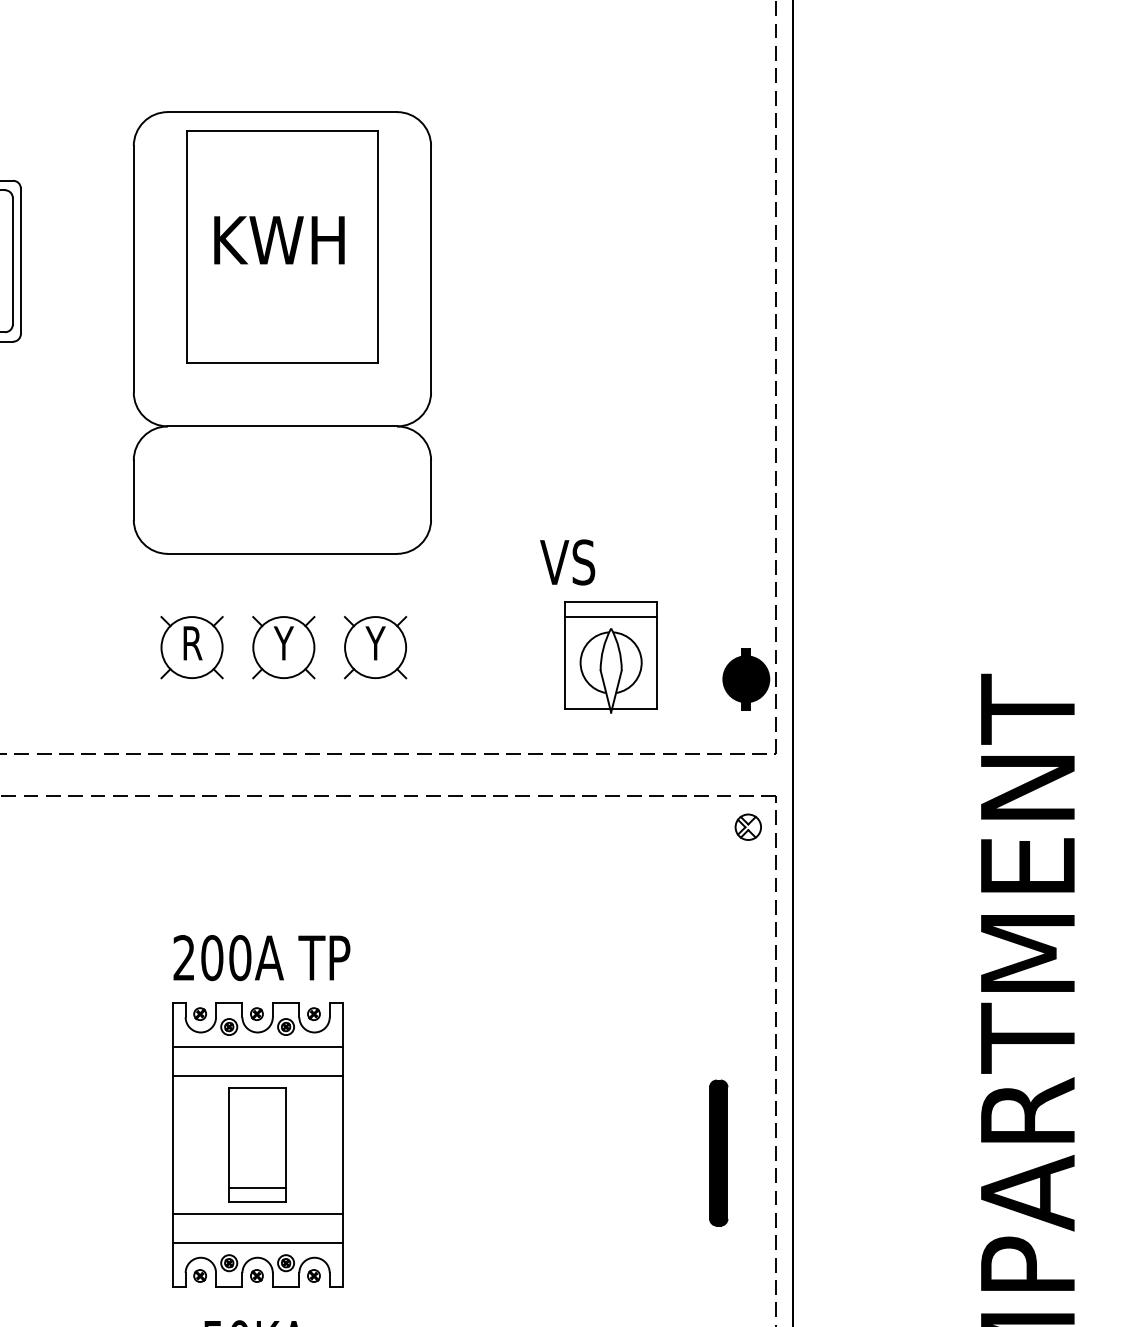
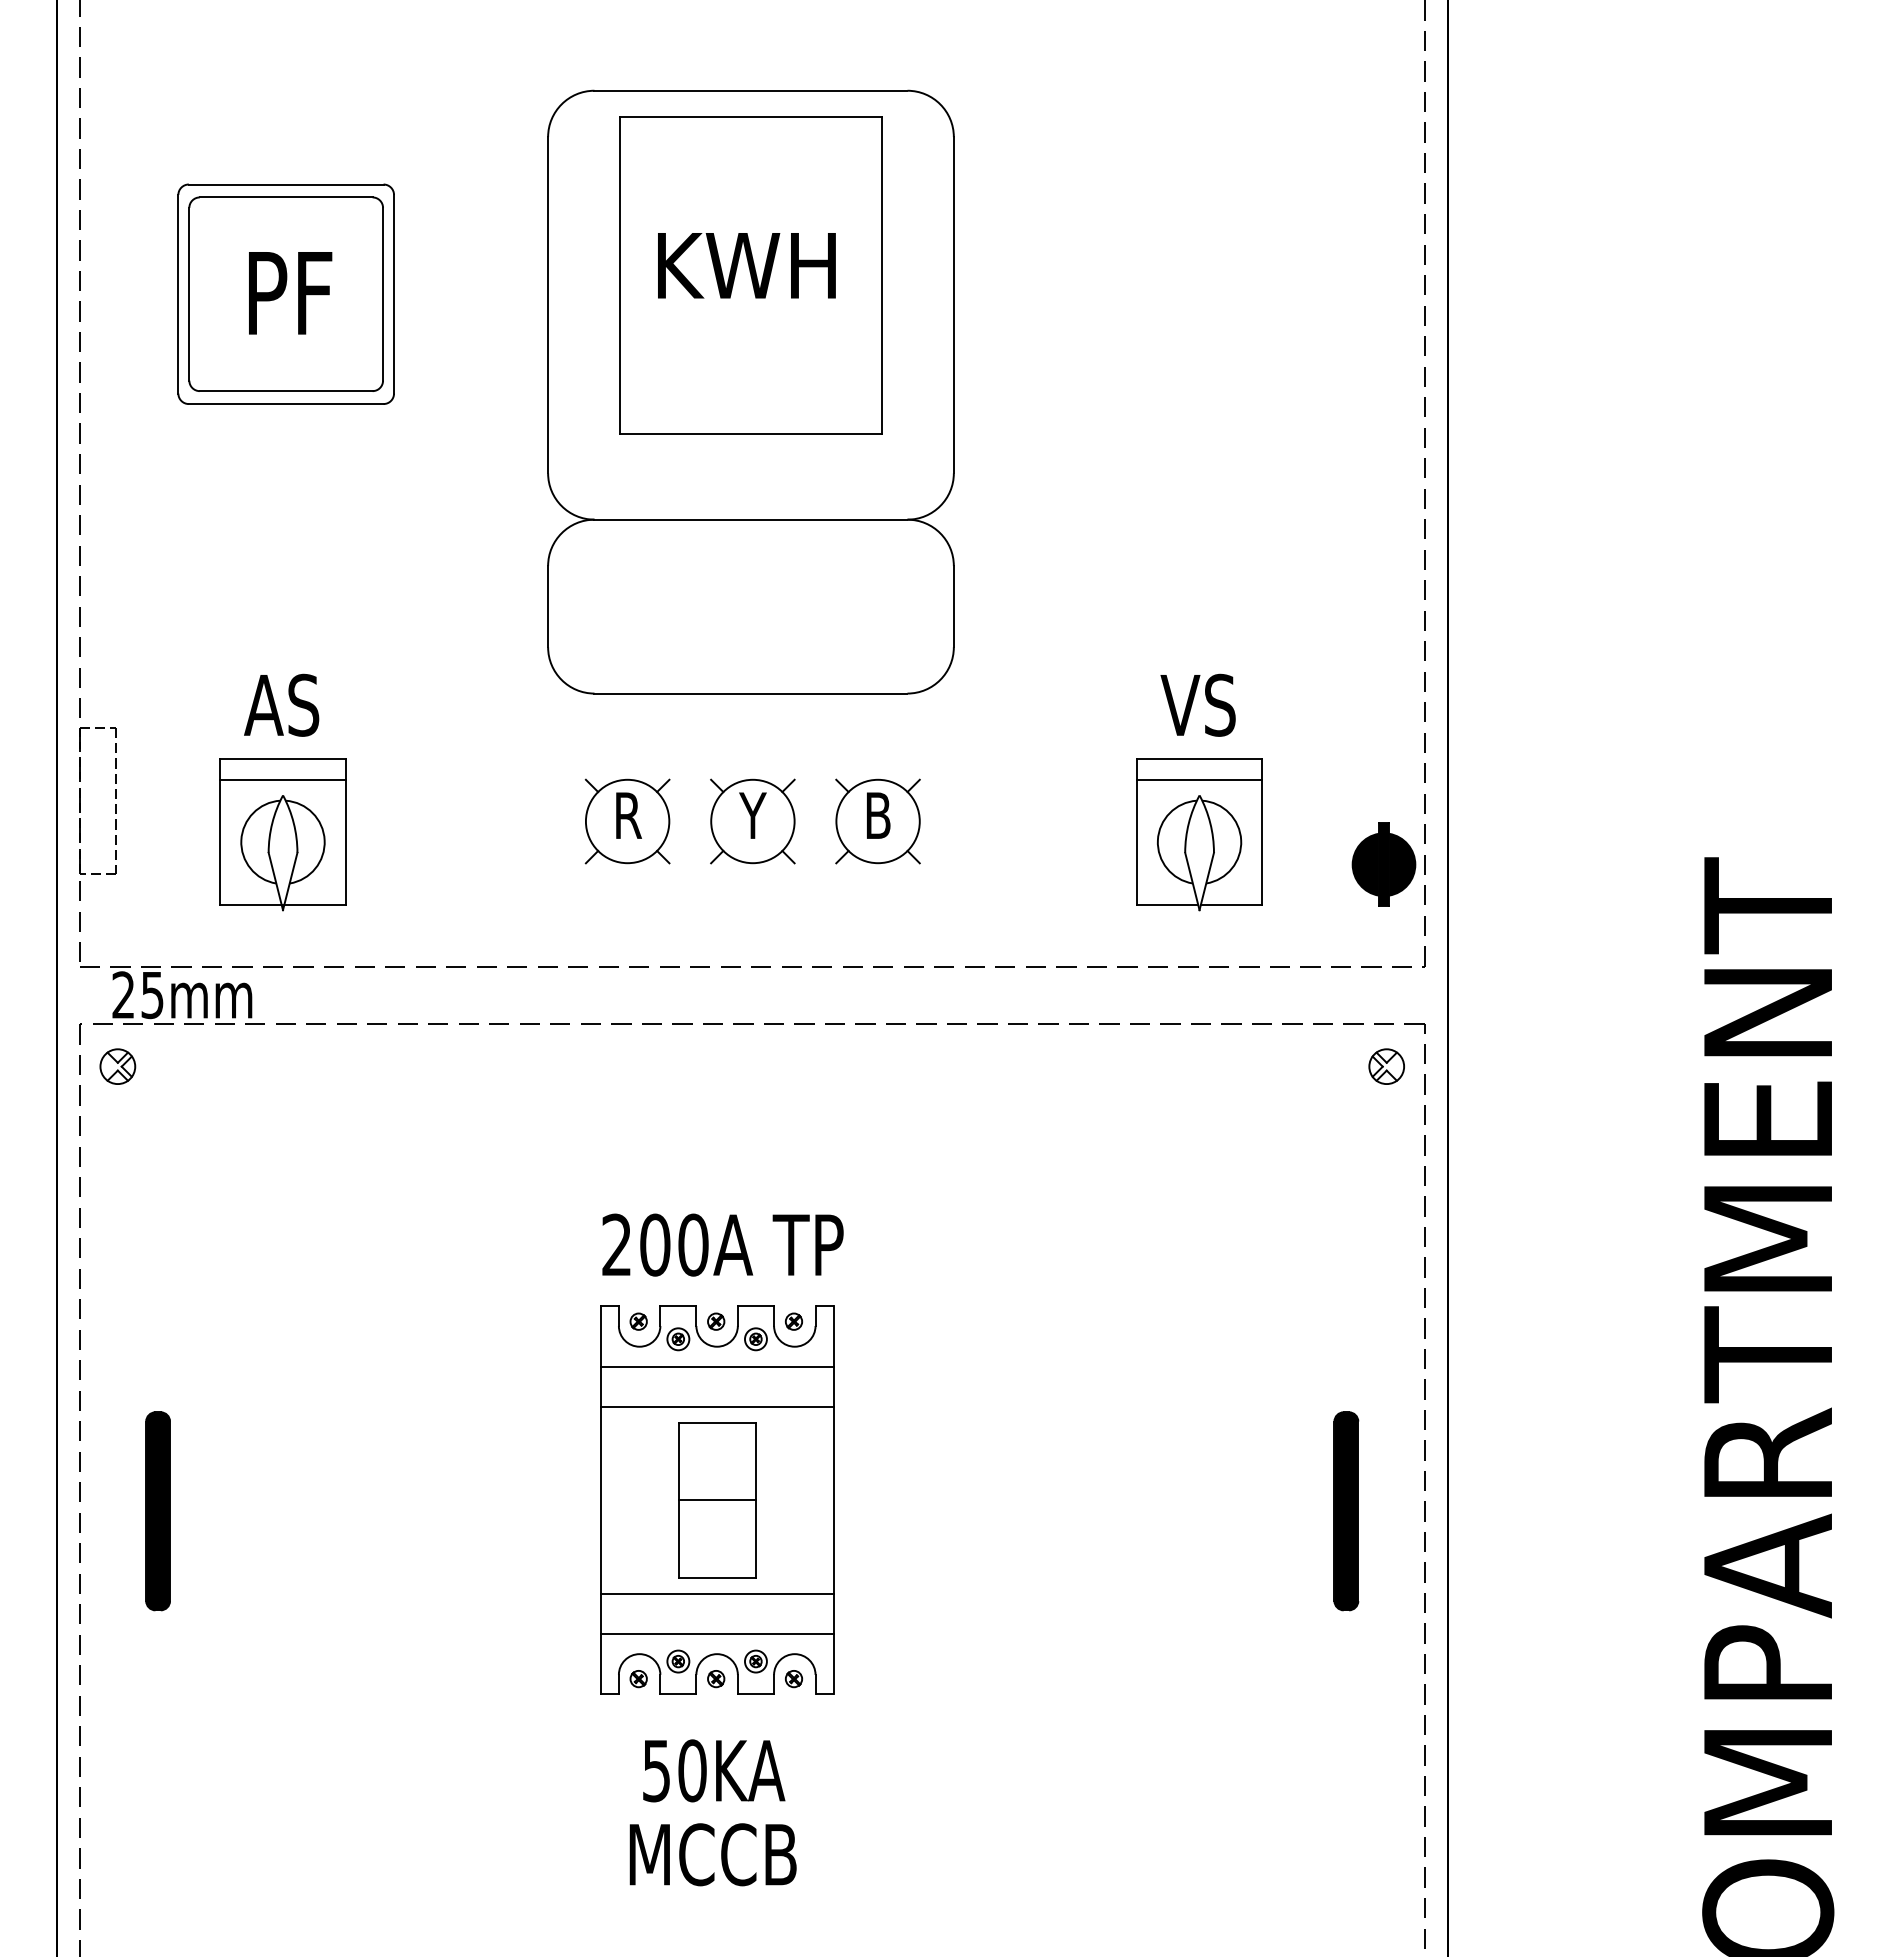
text: (567, 561) -> (1197, 704), moved
text: (375, 643) -> (877, 815), Y -> B
line: (257, 1187) -> (717, 1500), moved

